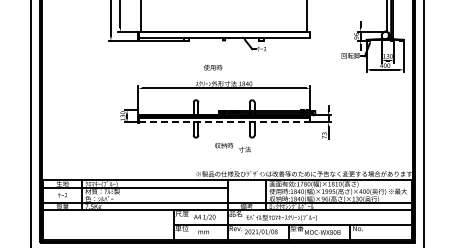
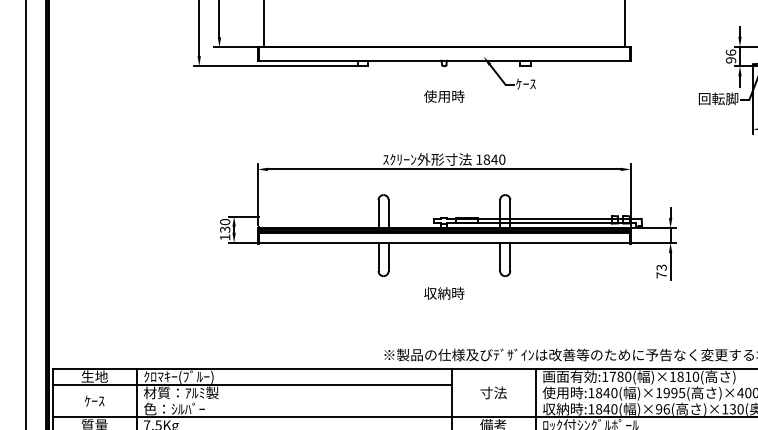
text: (212, 67) -> (443, 96), moved
line: (224, 122) -> (445, 243), dashed -> solid
text: (244, 149) -> (492, 392), moved

